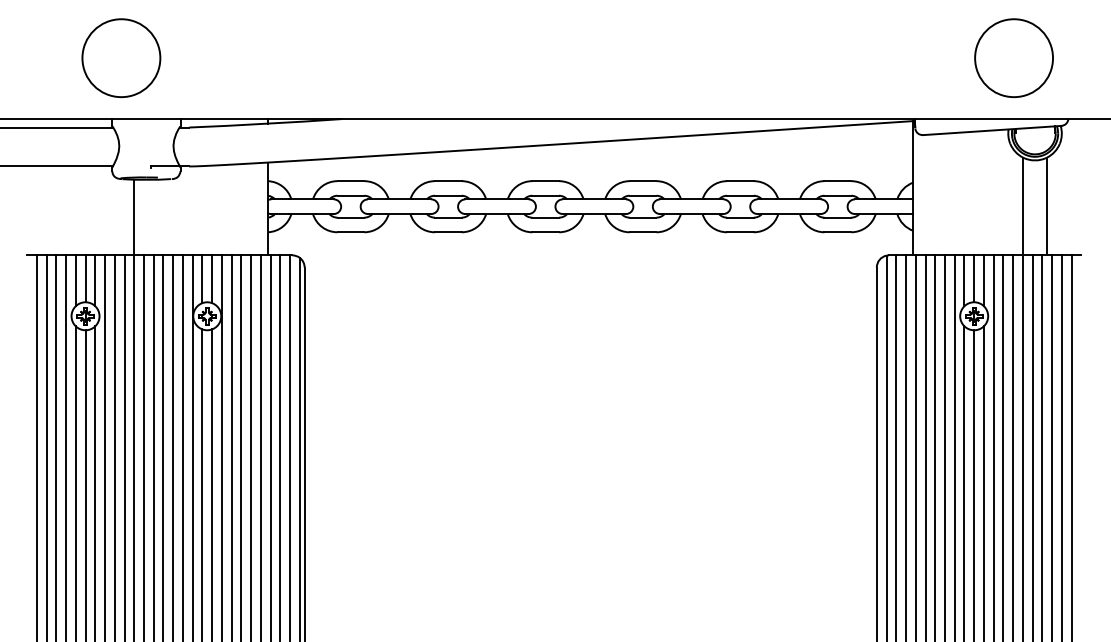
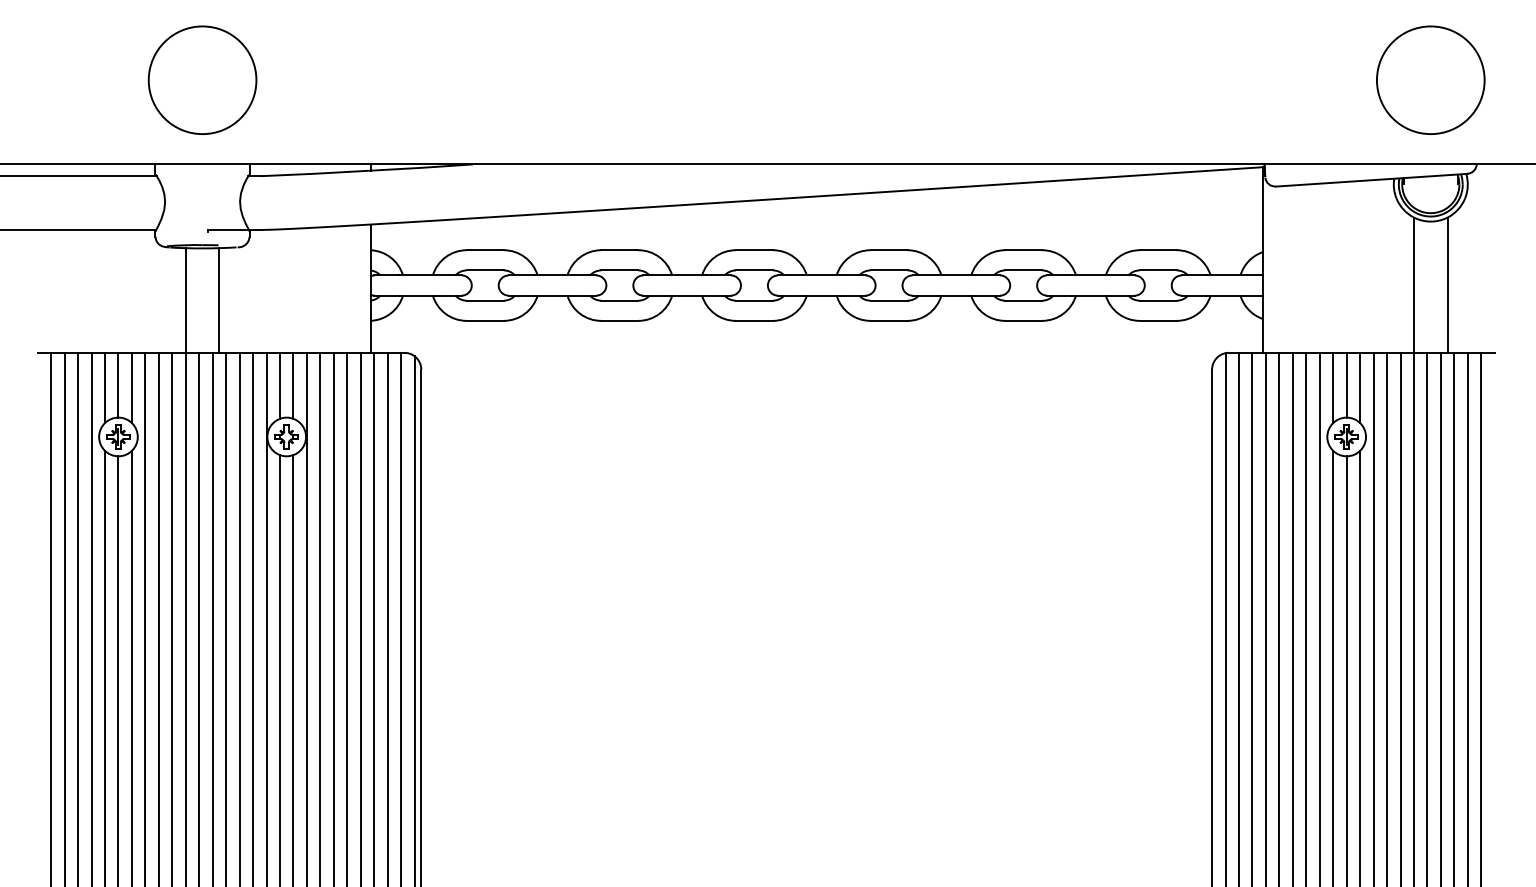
circle: (121, 57) -> (202, 79), moved
circle: (1013, 57) -> (1430, 79), moved
line: (158, 217) -> (219, 300), added

